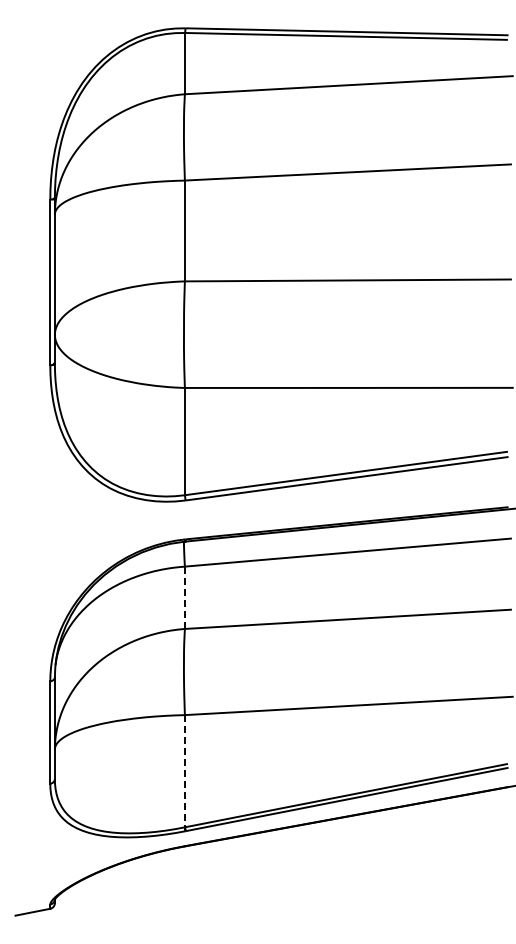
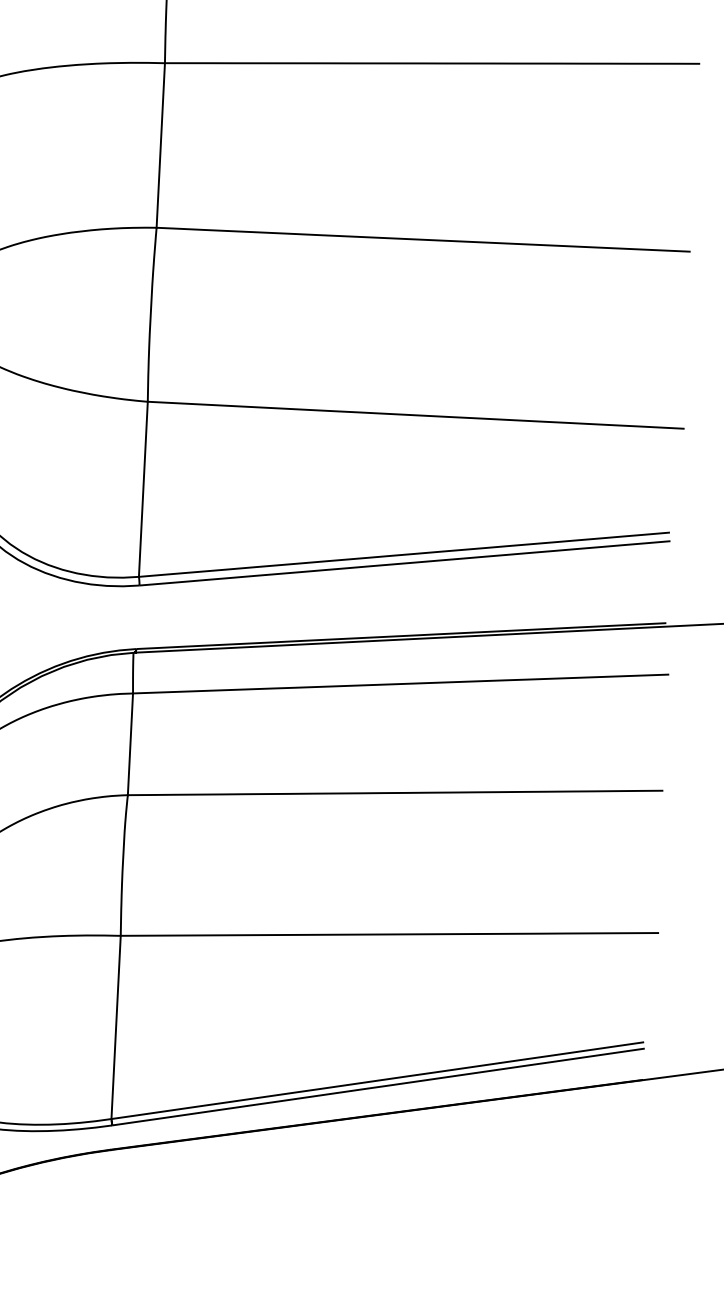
line: (184, 597) -> (129, 743), dashed -> solid
line: (184, 771) -> (115, 1027), dashed -> solid

